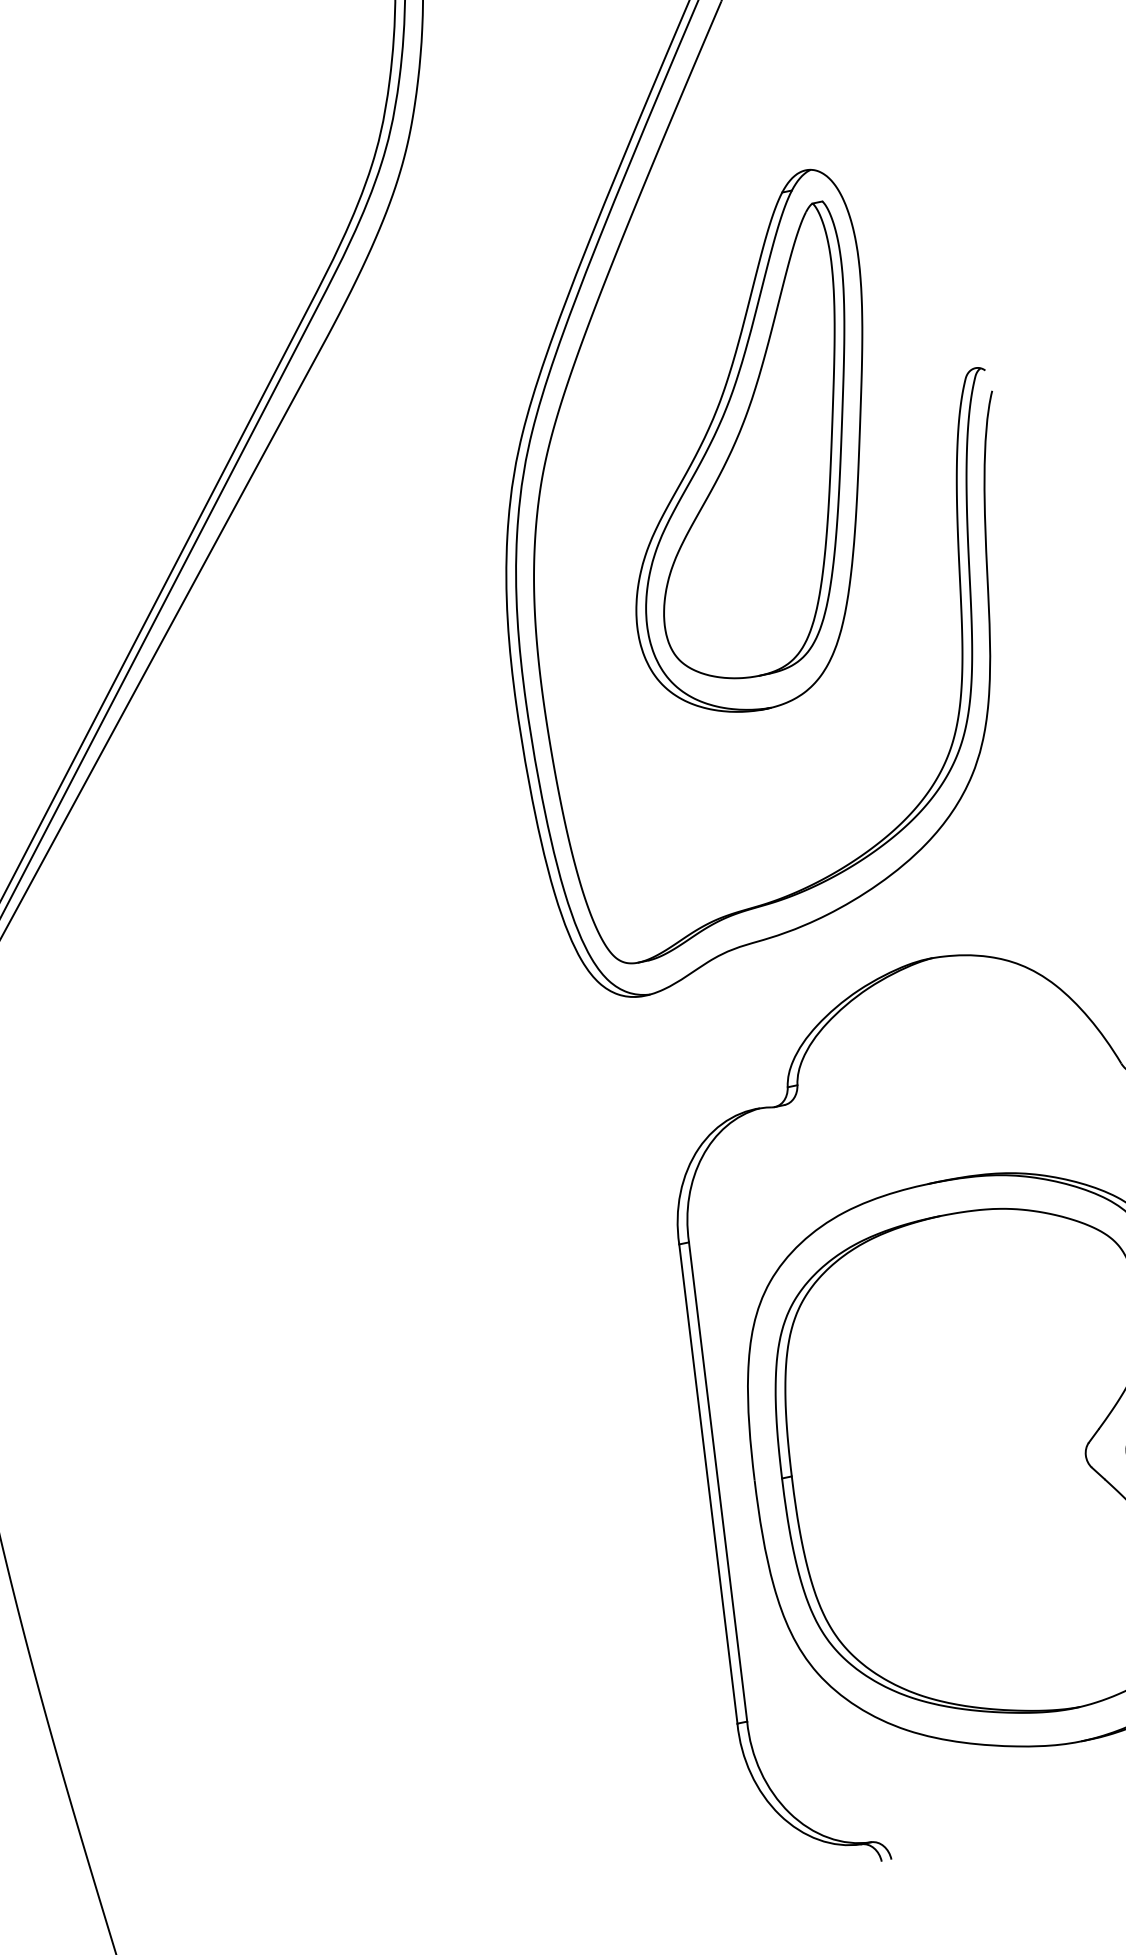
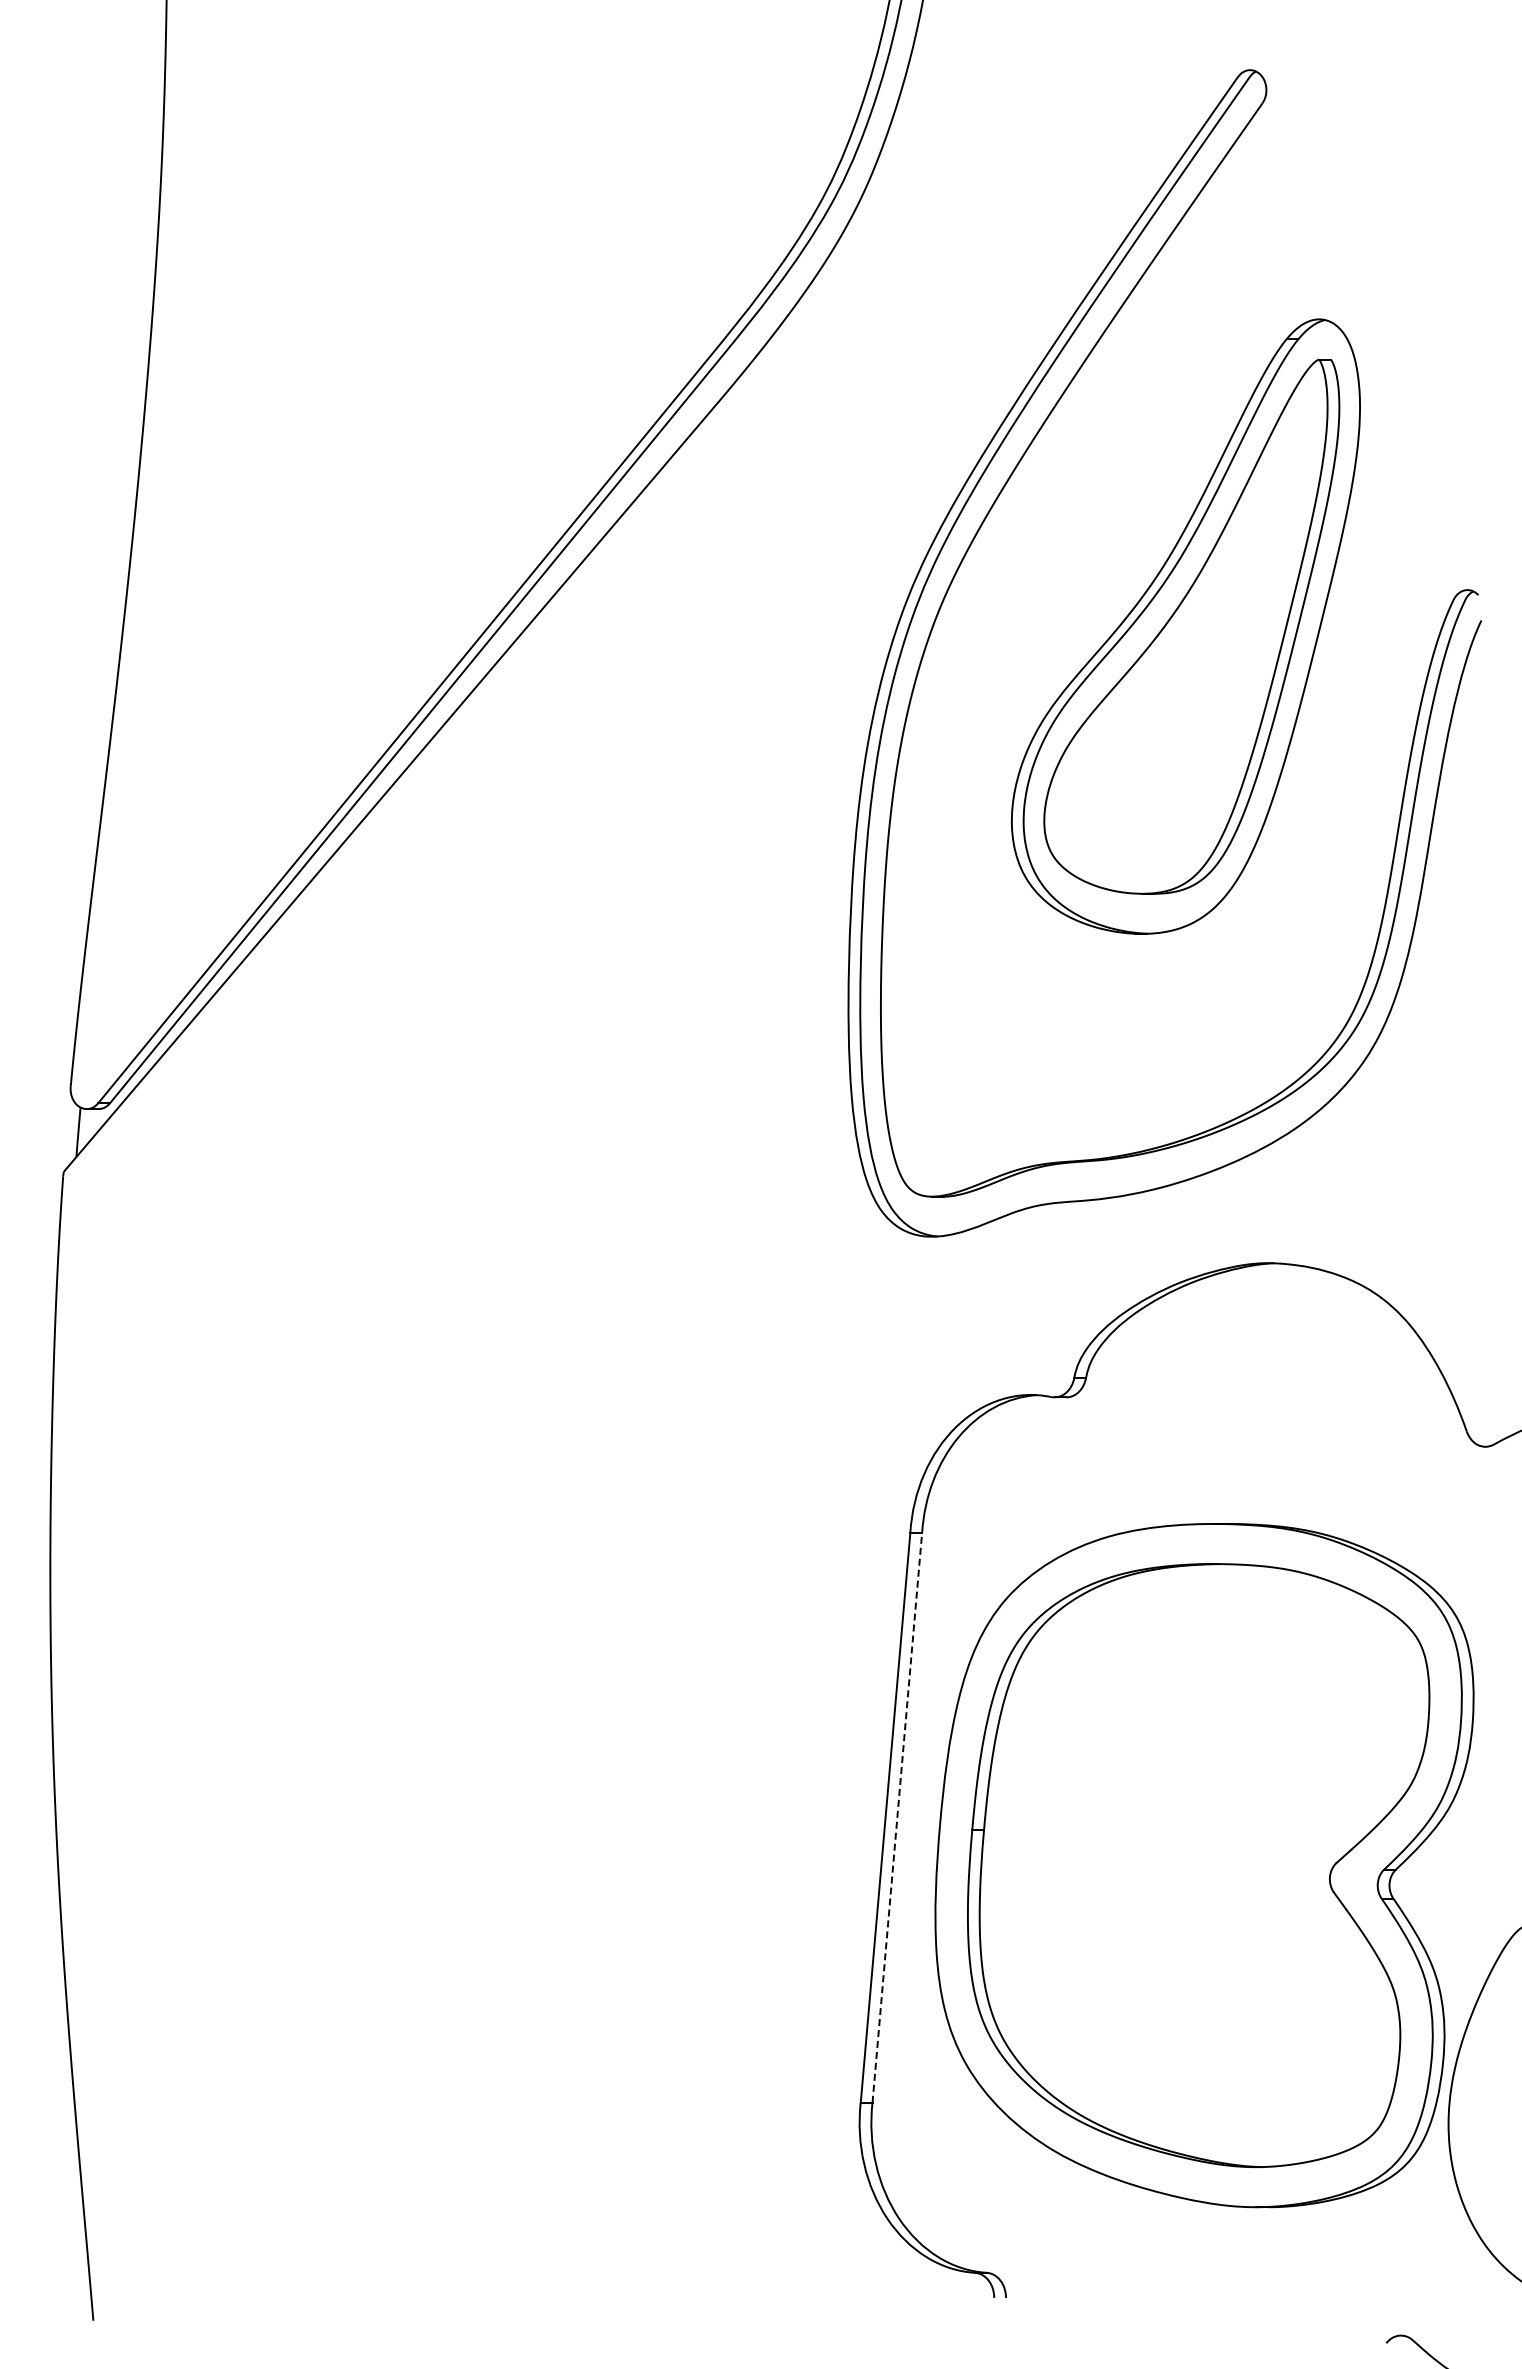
line: (718, 1481) -> (897, 1817), solid -> dashed

